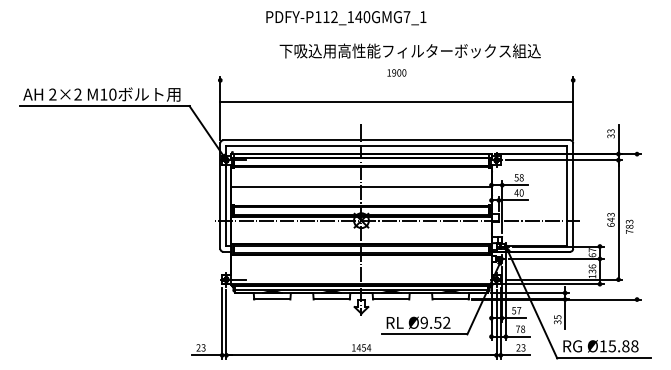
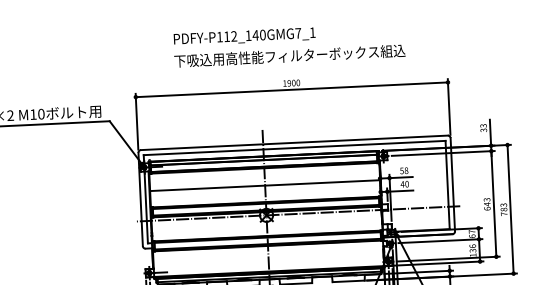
text: (409, 50) -> (289, 55), moved
line: (396, 102) -> (291, 89), moved
line: (637, 226) -> (510, 209), added

